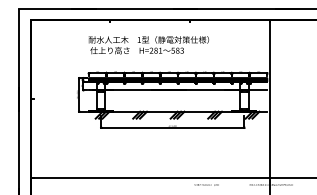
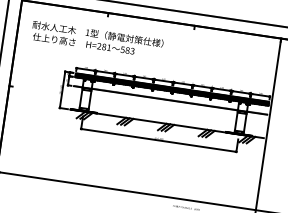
text: (148, 45) -> (96, 40), moved

